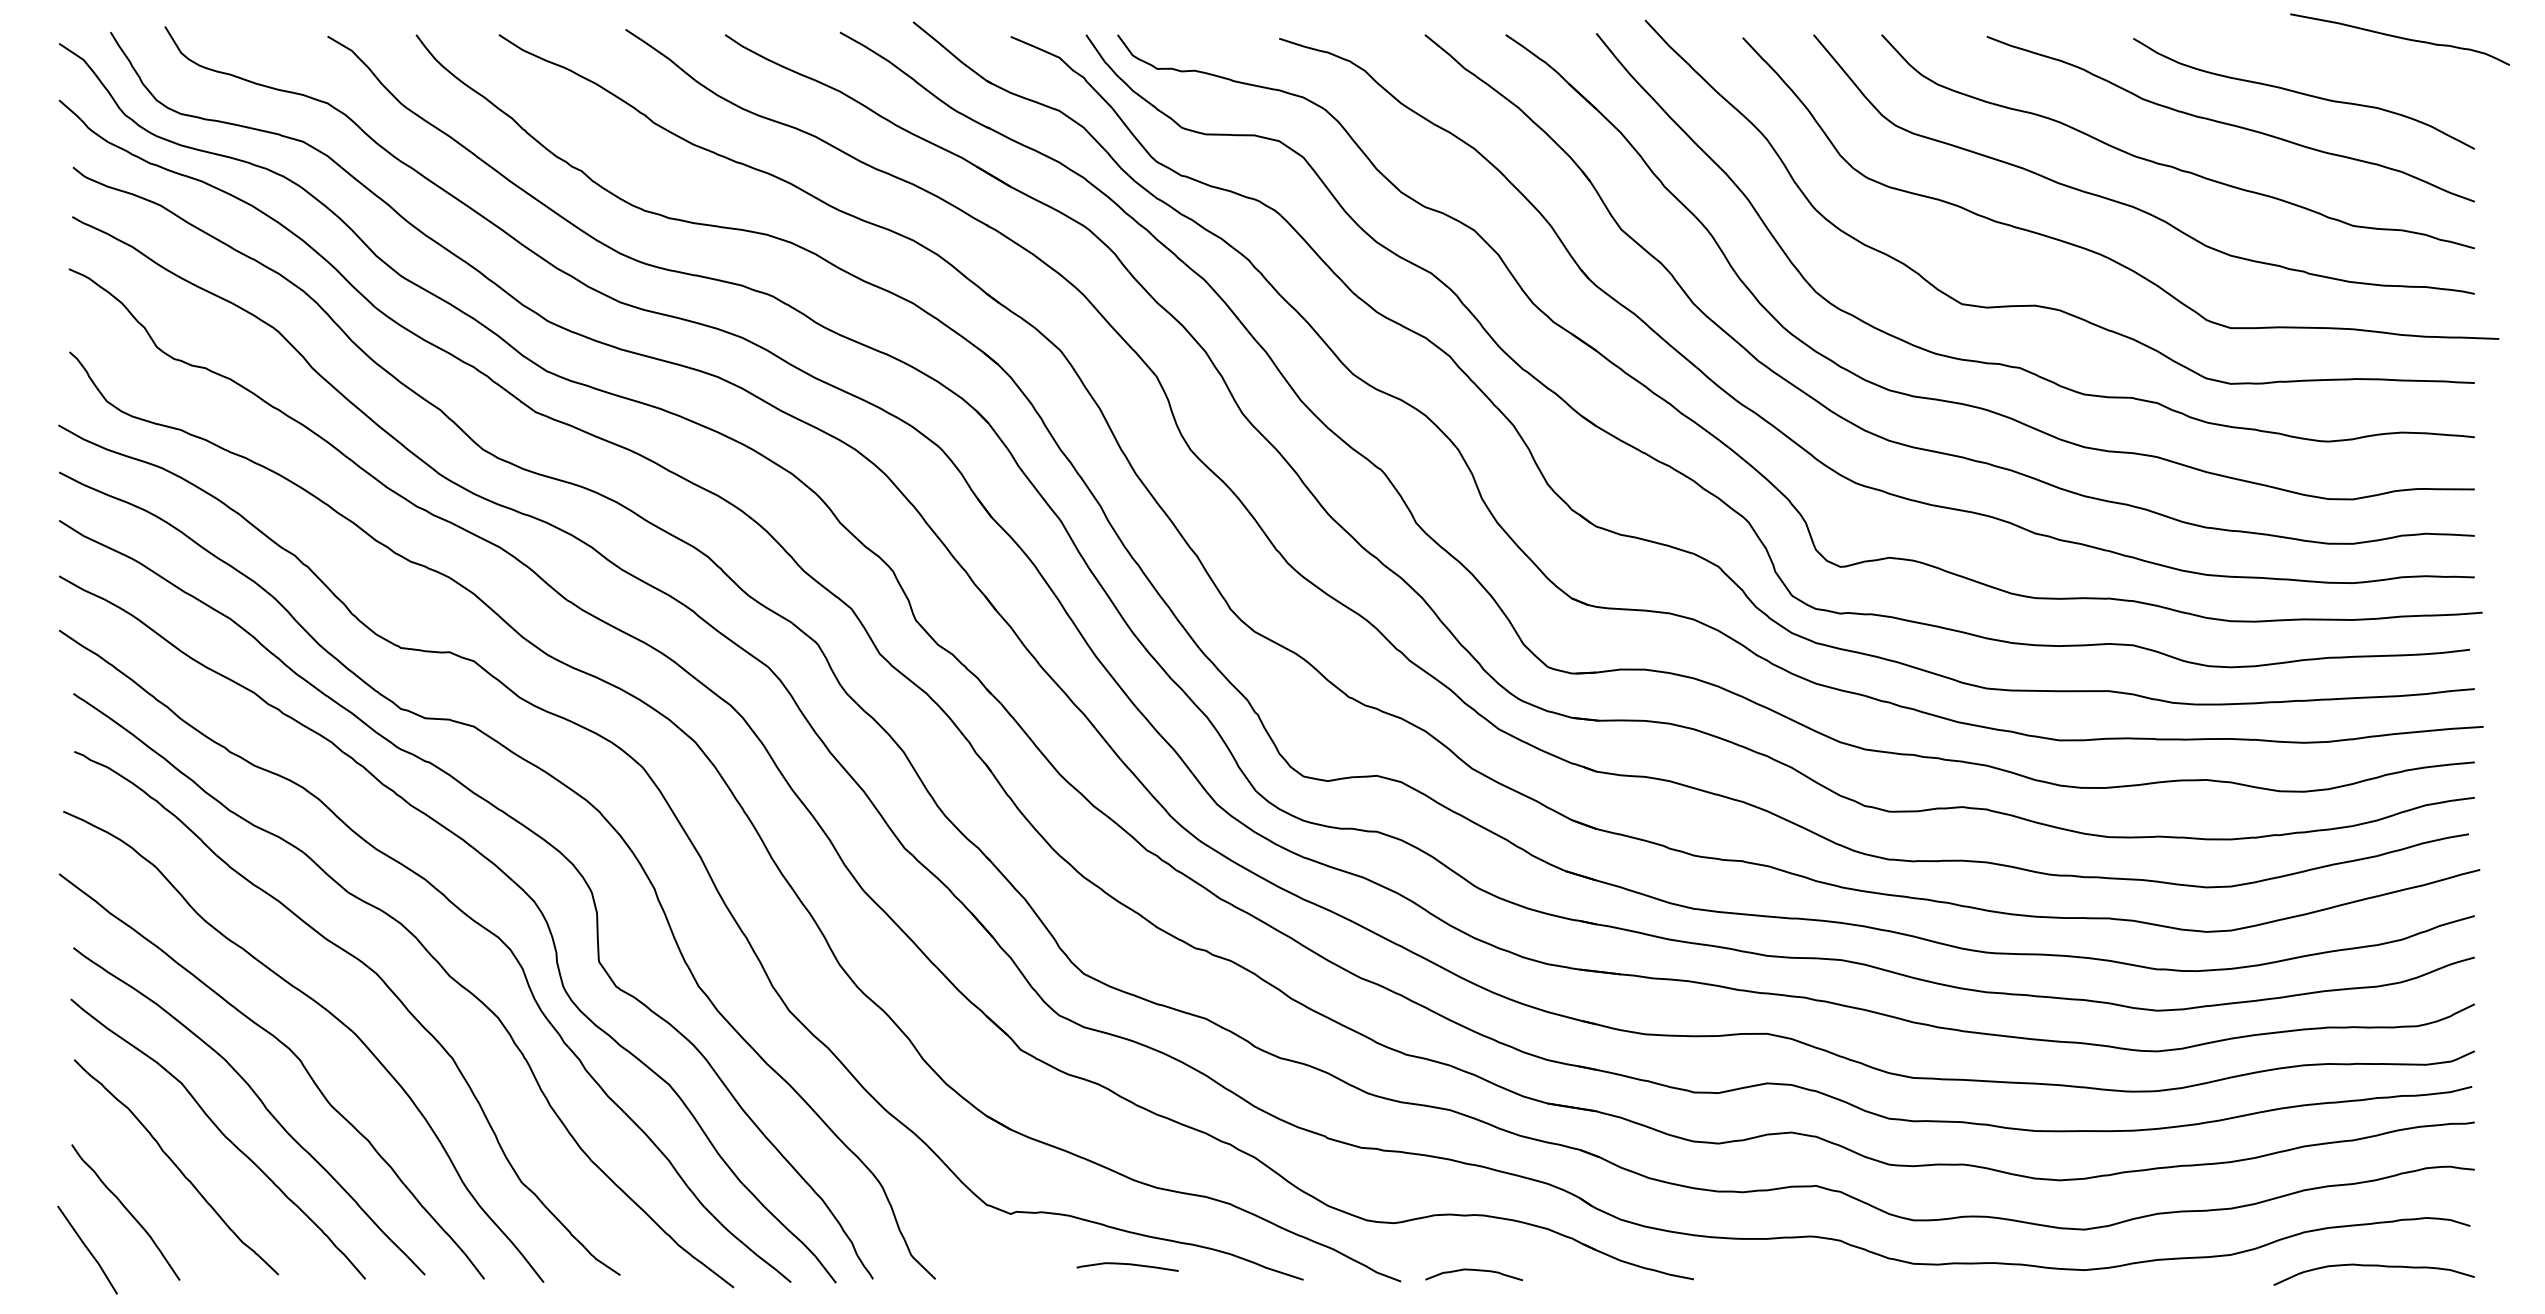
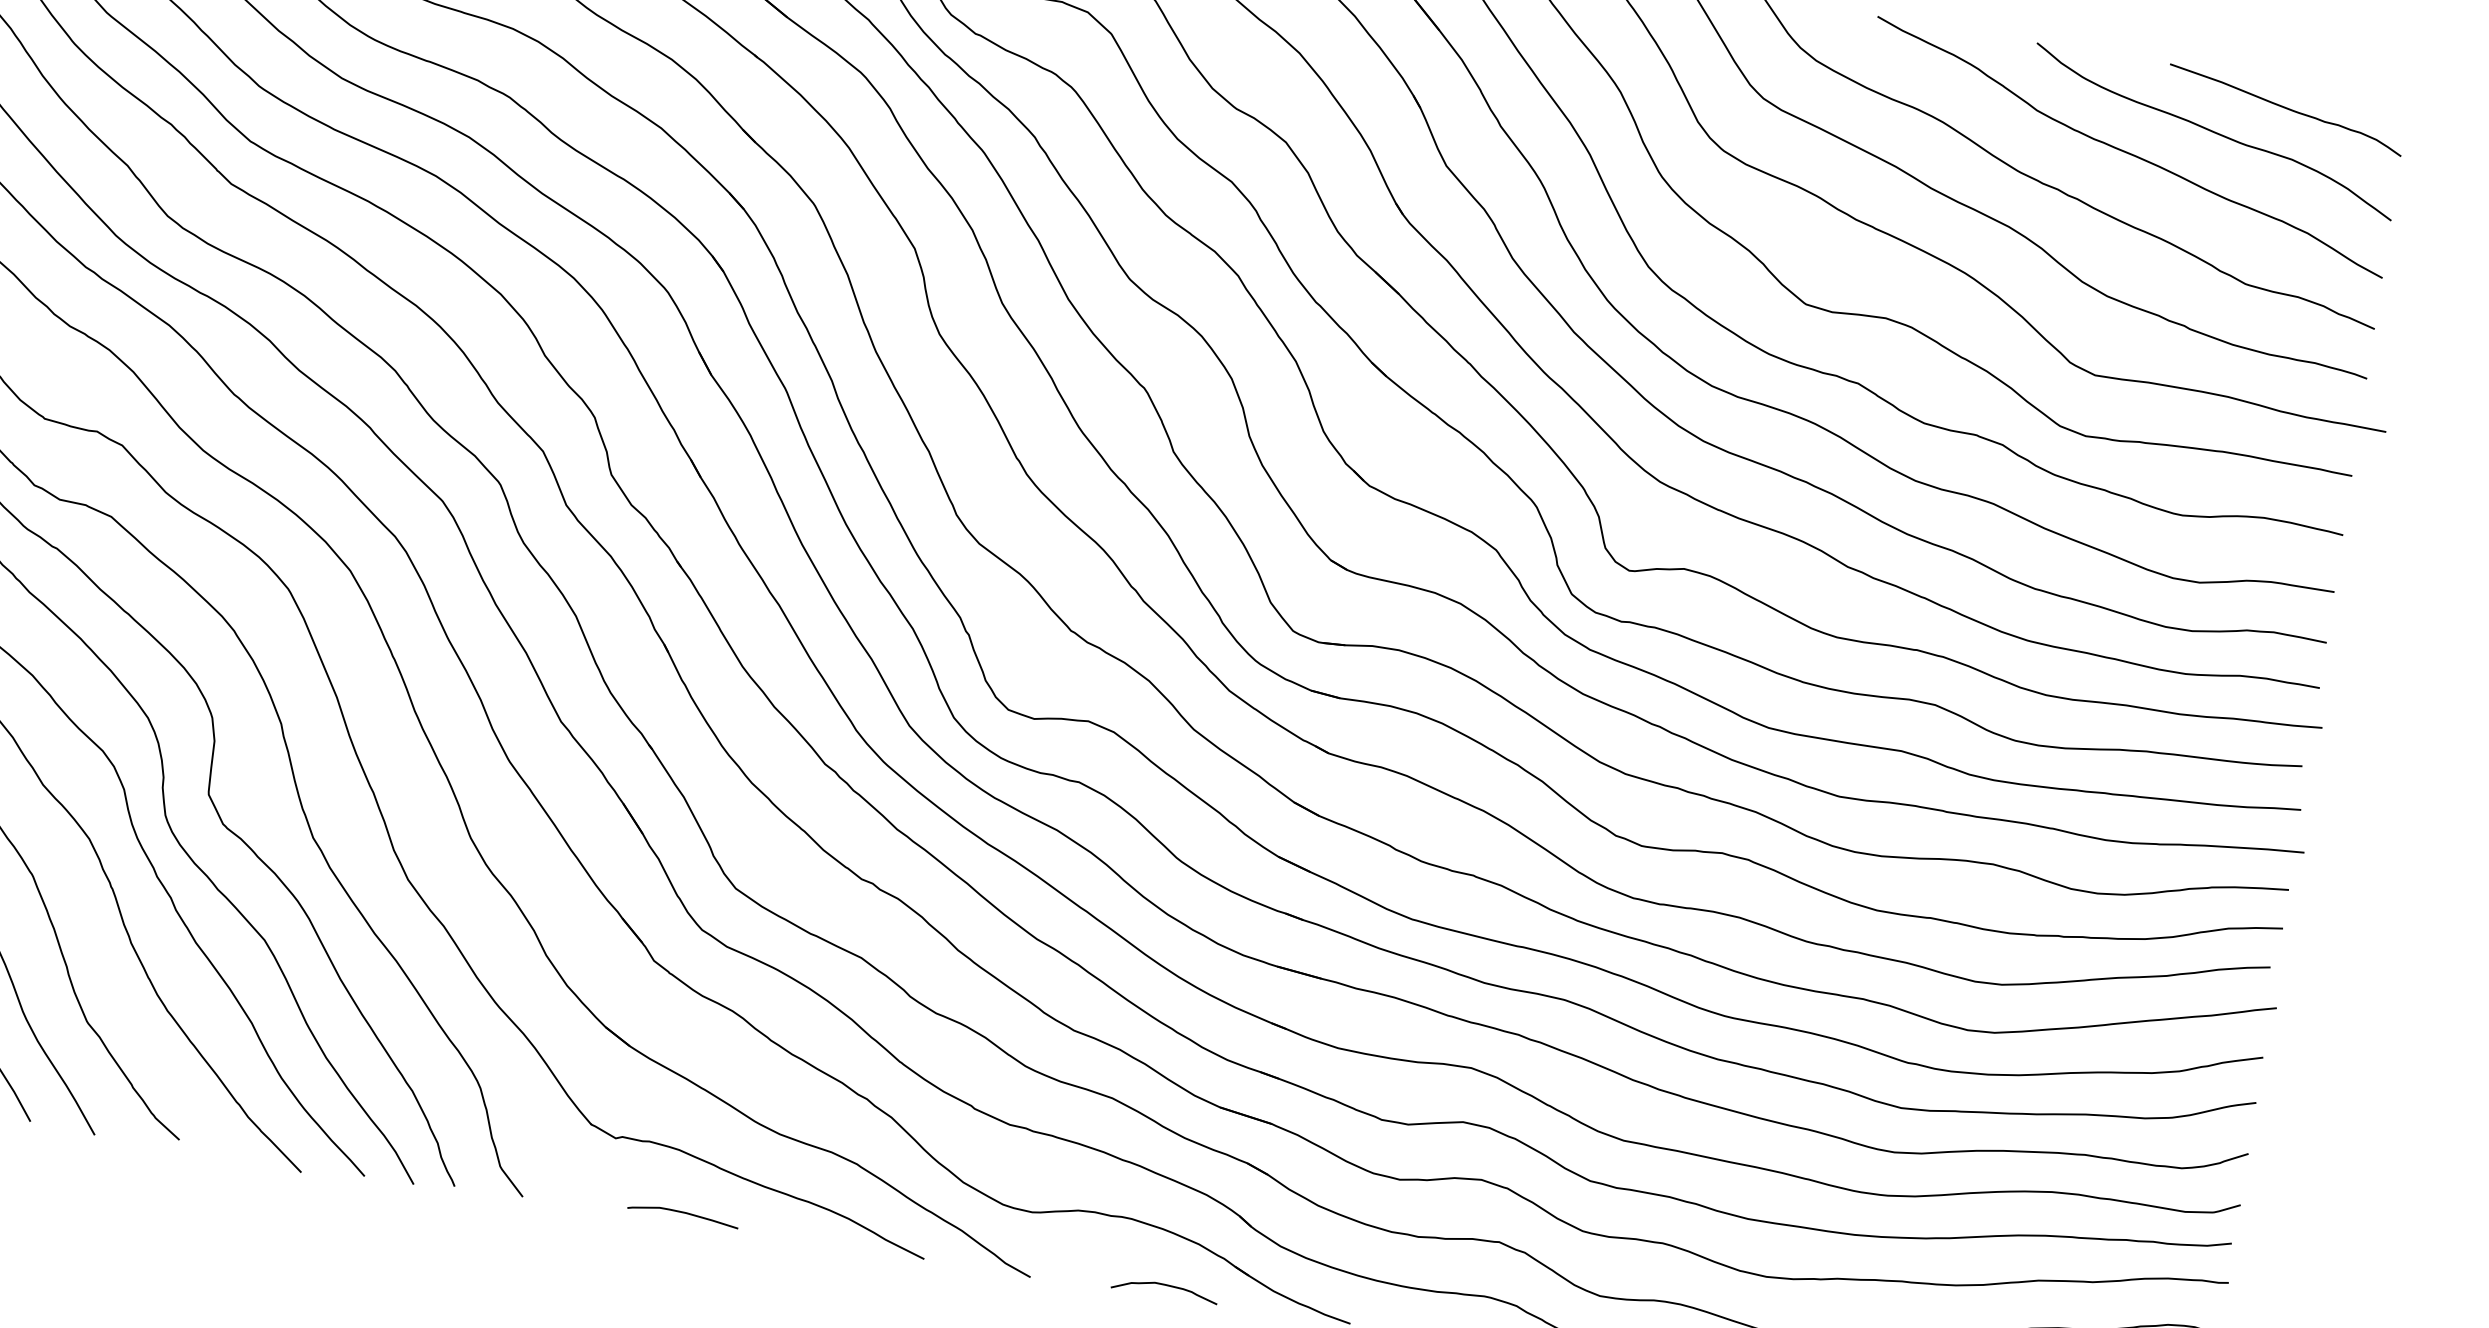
curve: (2399, 38) -> (2285, 108), moved
curve: (1128, 1265) -> (684, 1214), moved
curve: (1474, 1270) -> (1165, 1285), moved

